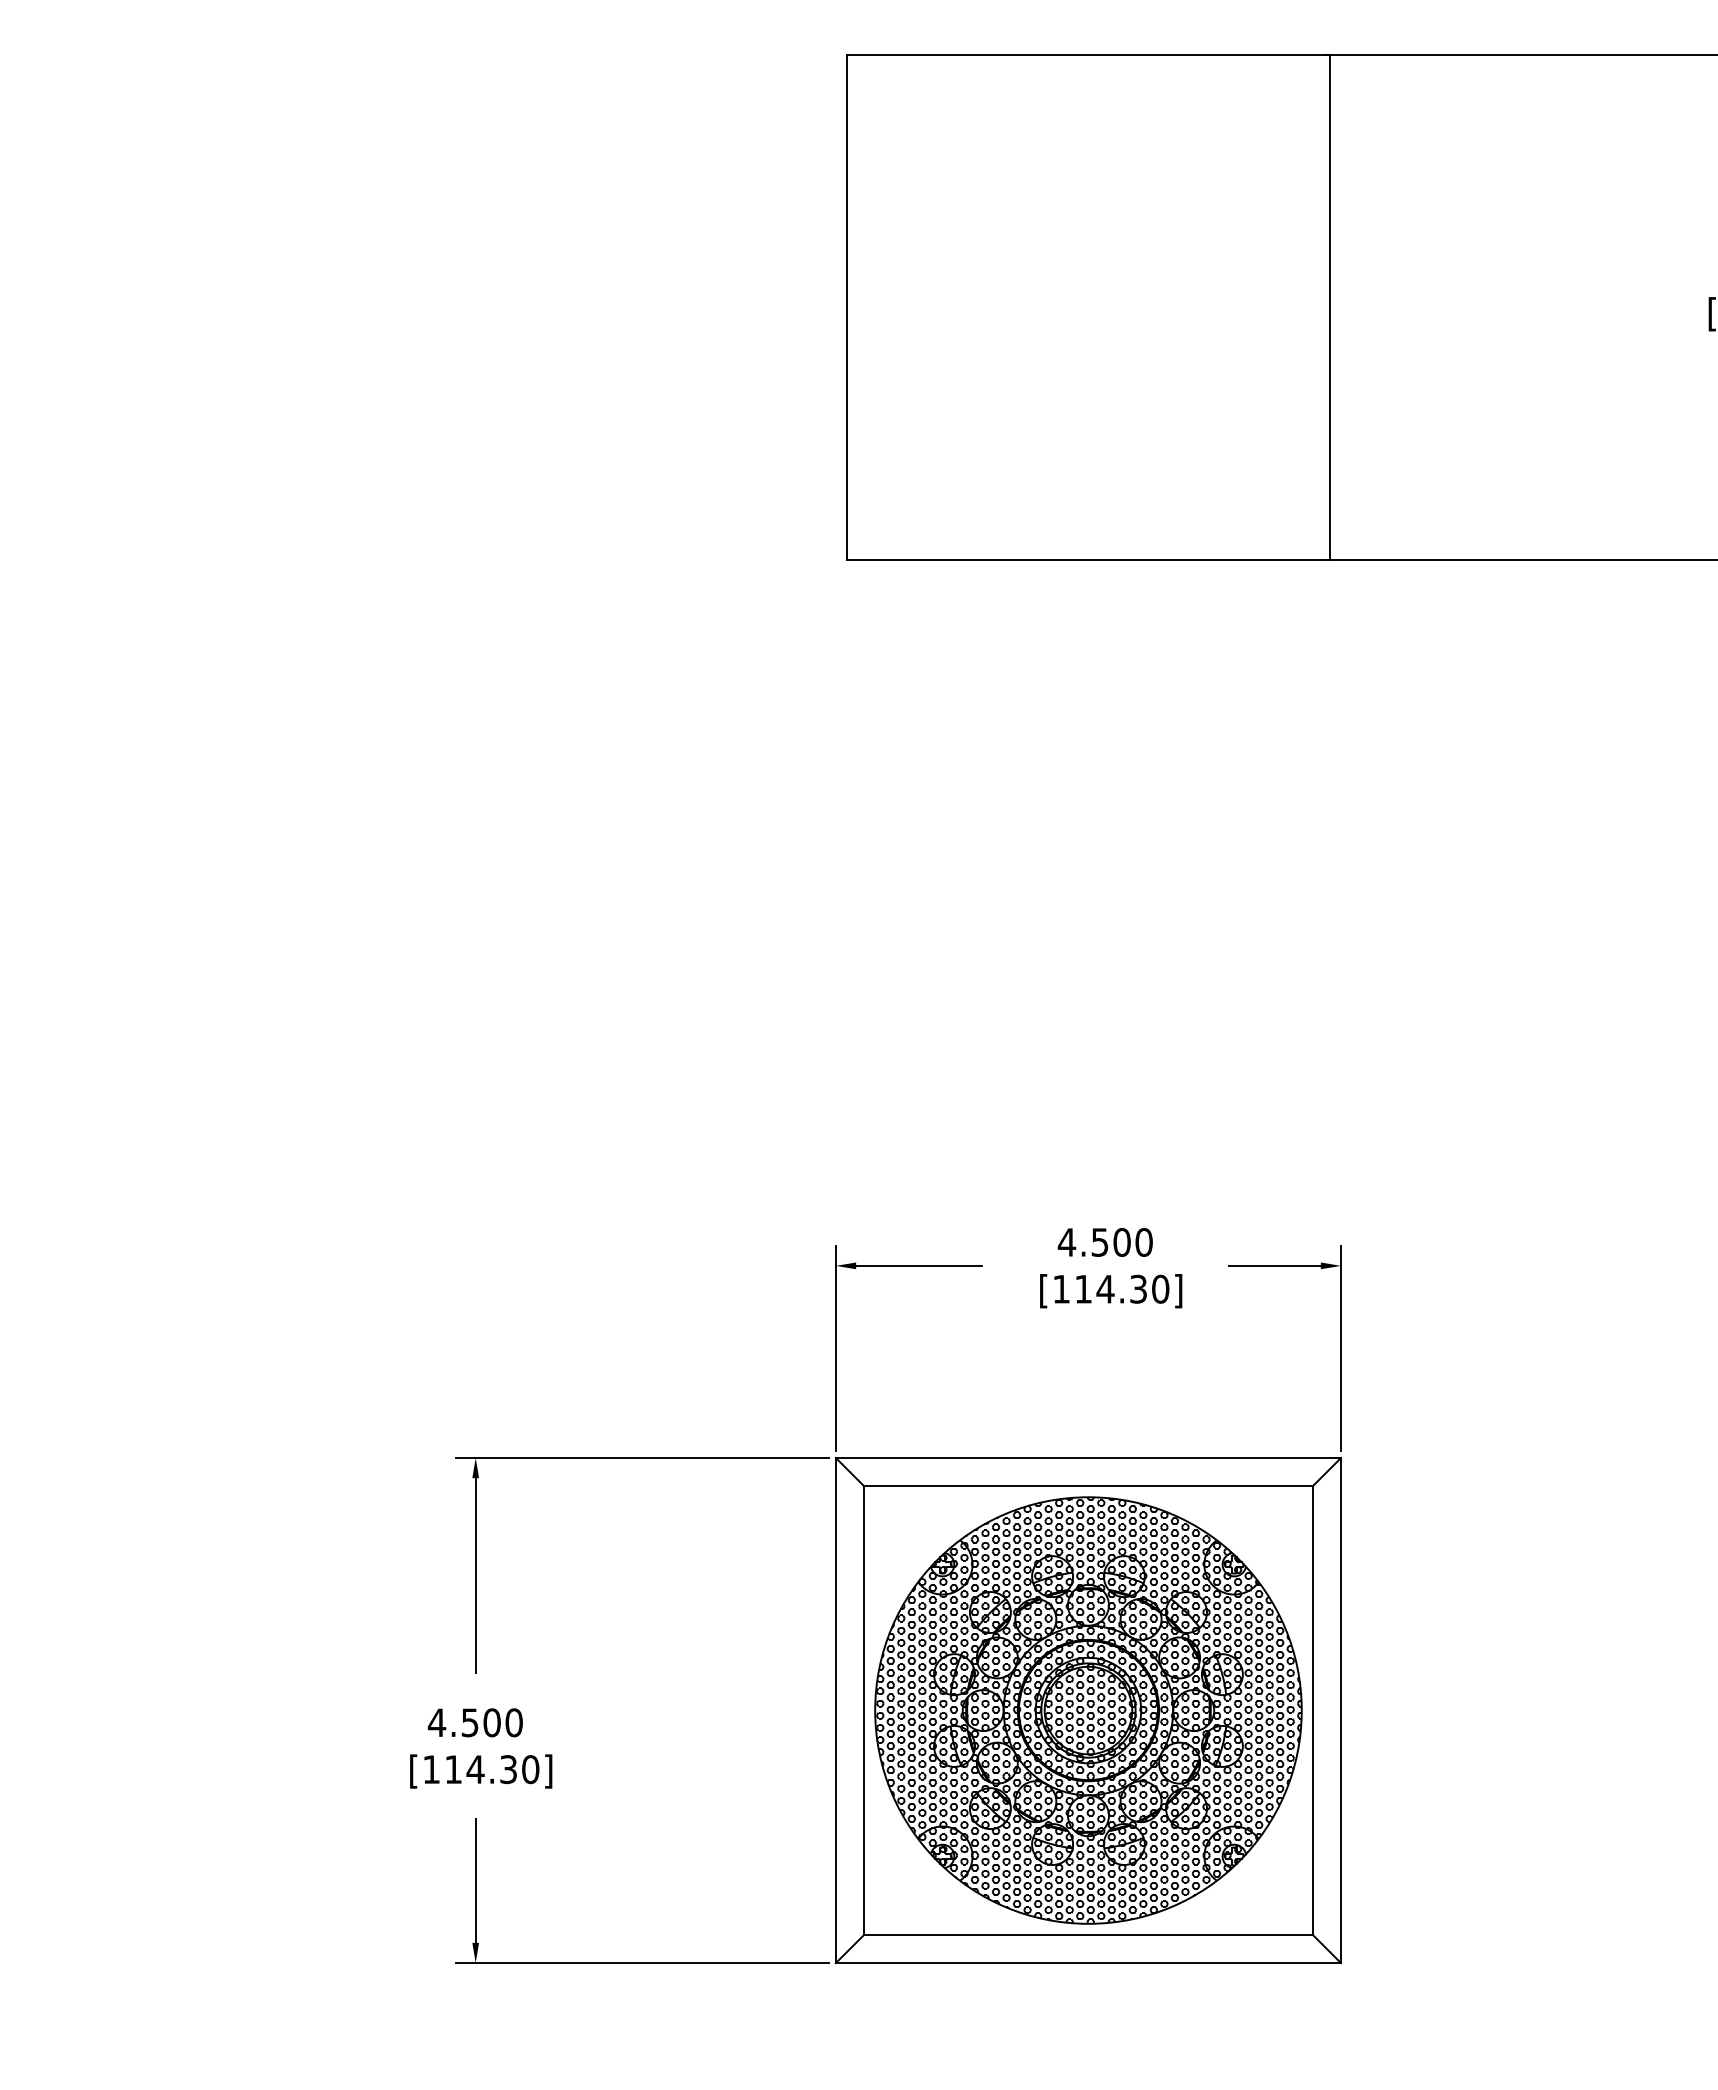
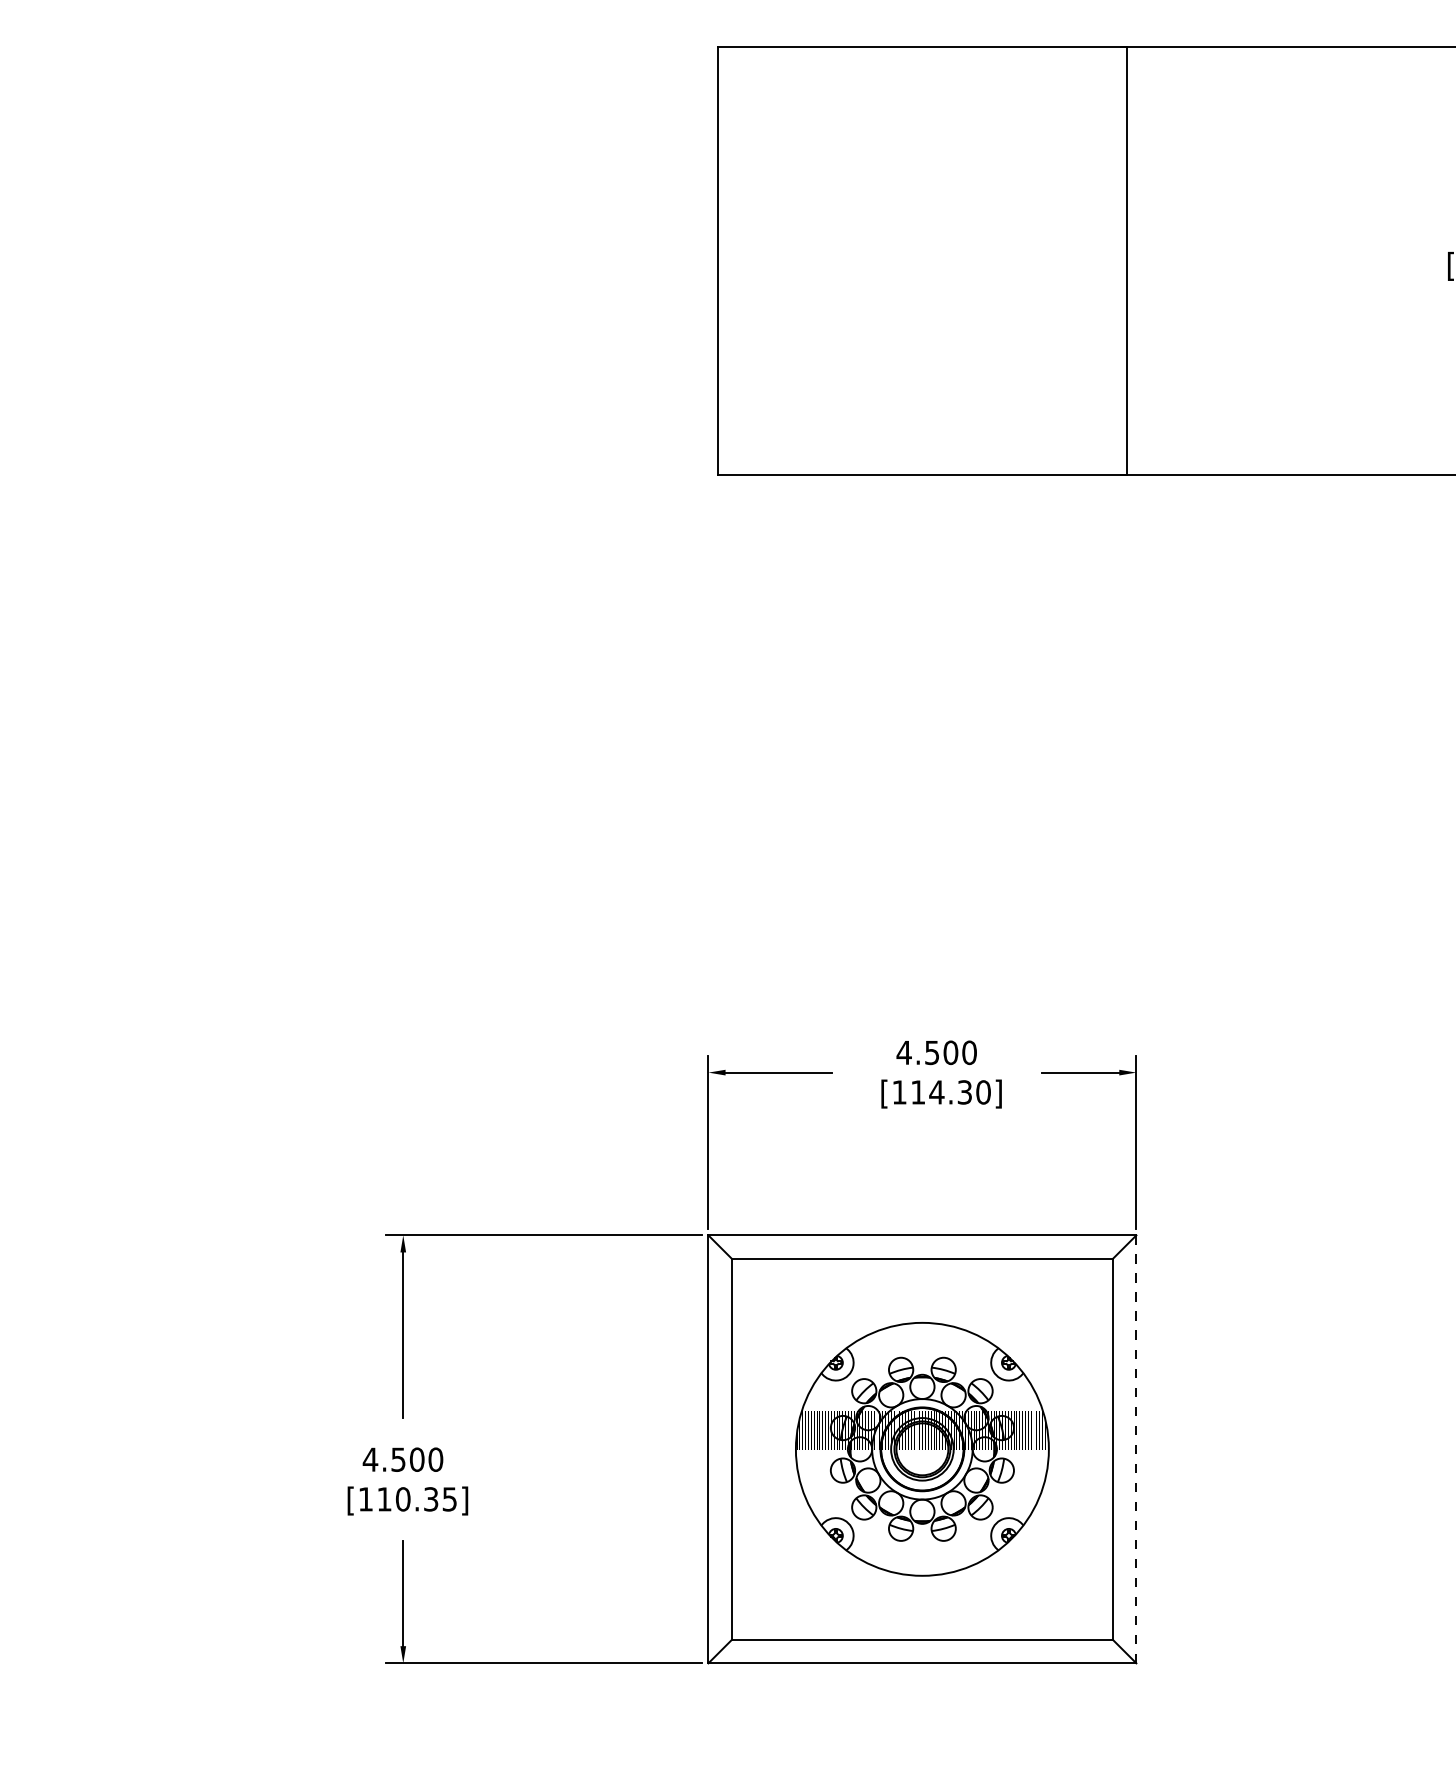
part: (1088, 1710) -> (922, 1449), size x0.7
line: (1341, 1710) -> (1136, 1449), solid -> dashed
text: (502, 1769) -> (425, 1499), [114.30] -> [110.35]

